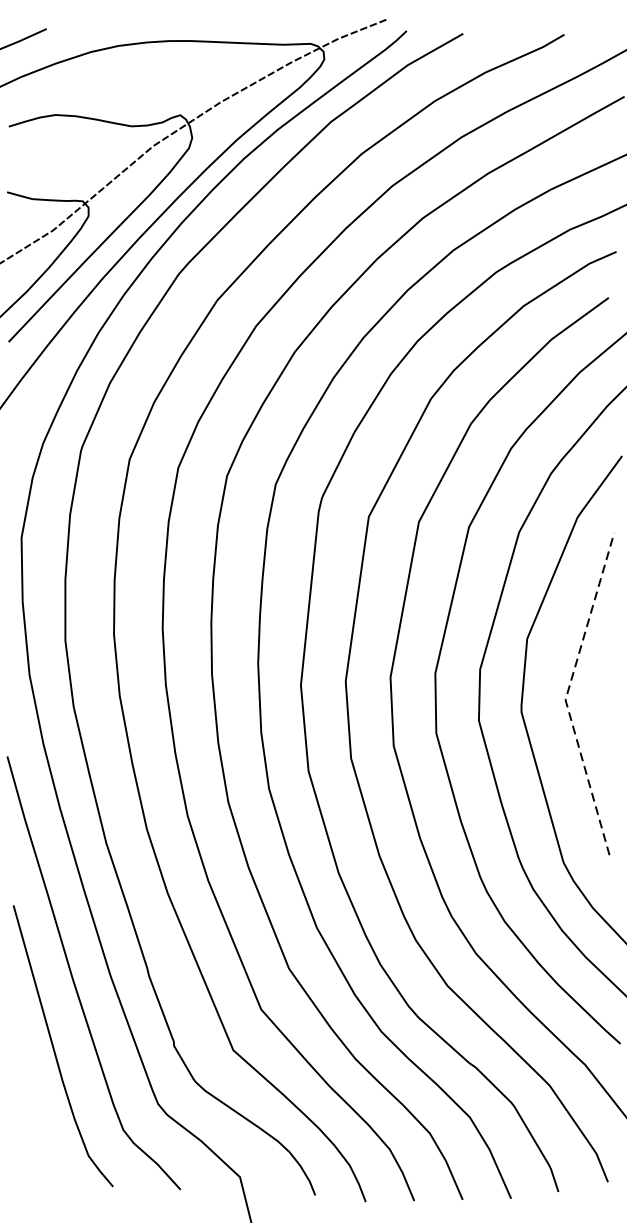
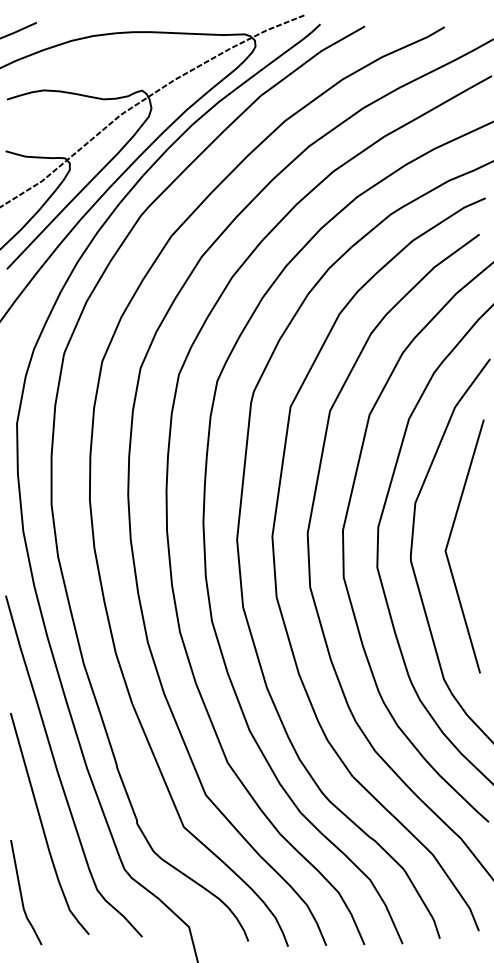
line: (566, 694) -> (446, 546), dashed -> solid
curve: (27, 1133) -> (21, 892), added

